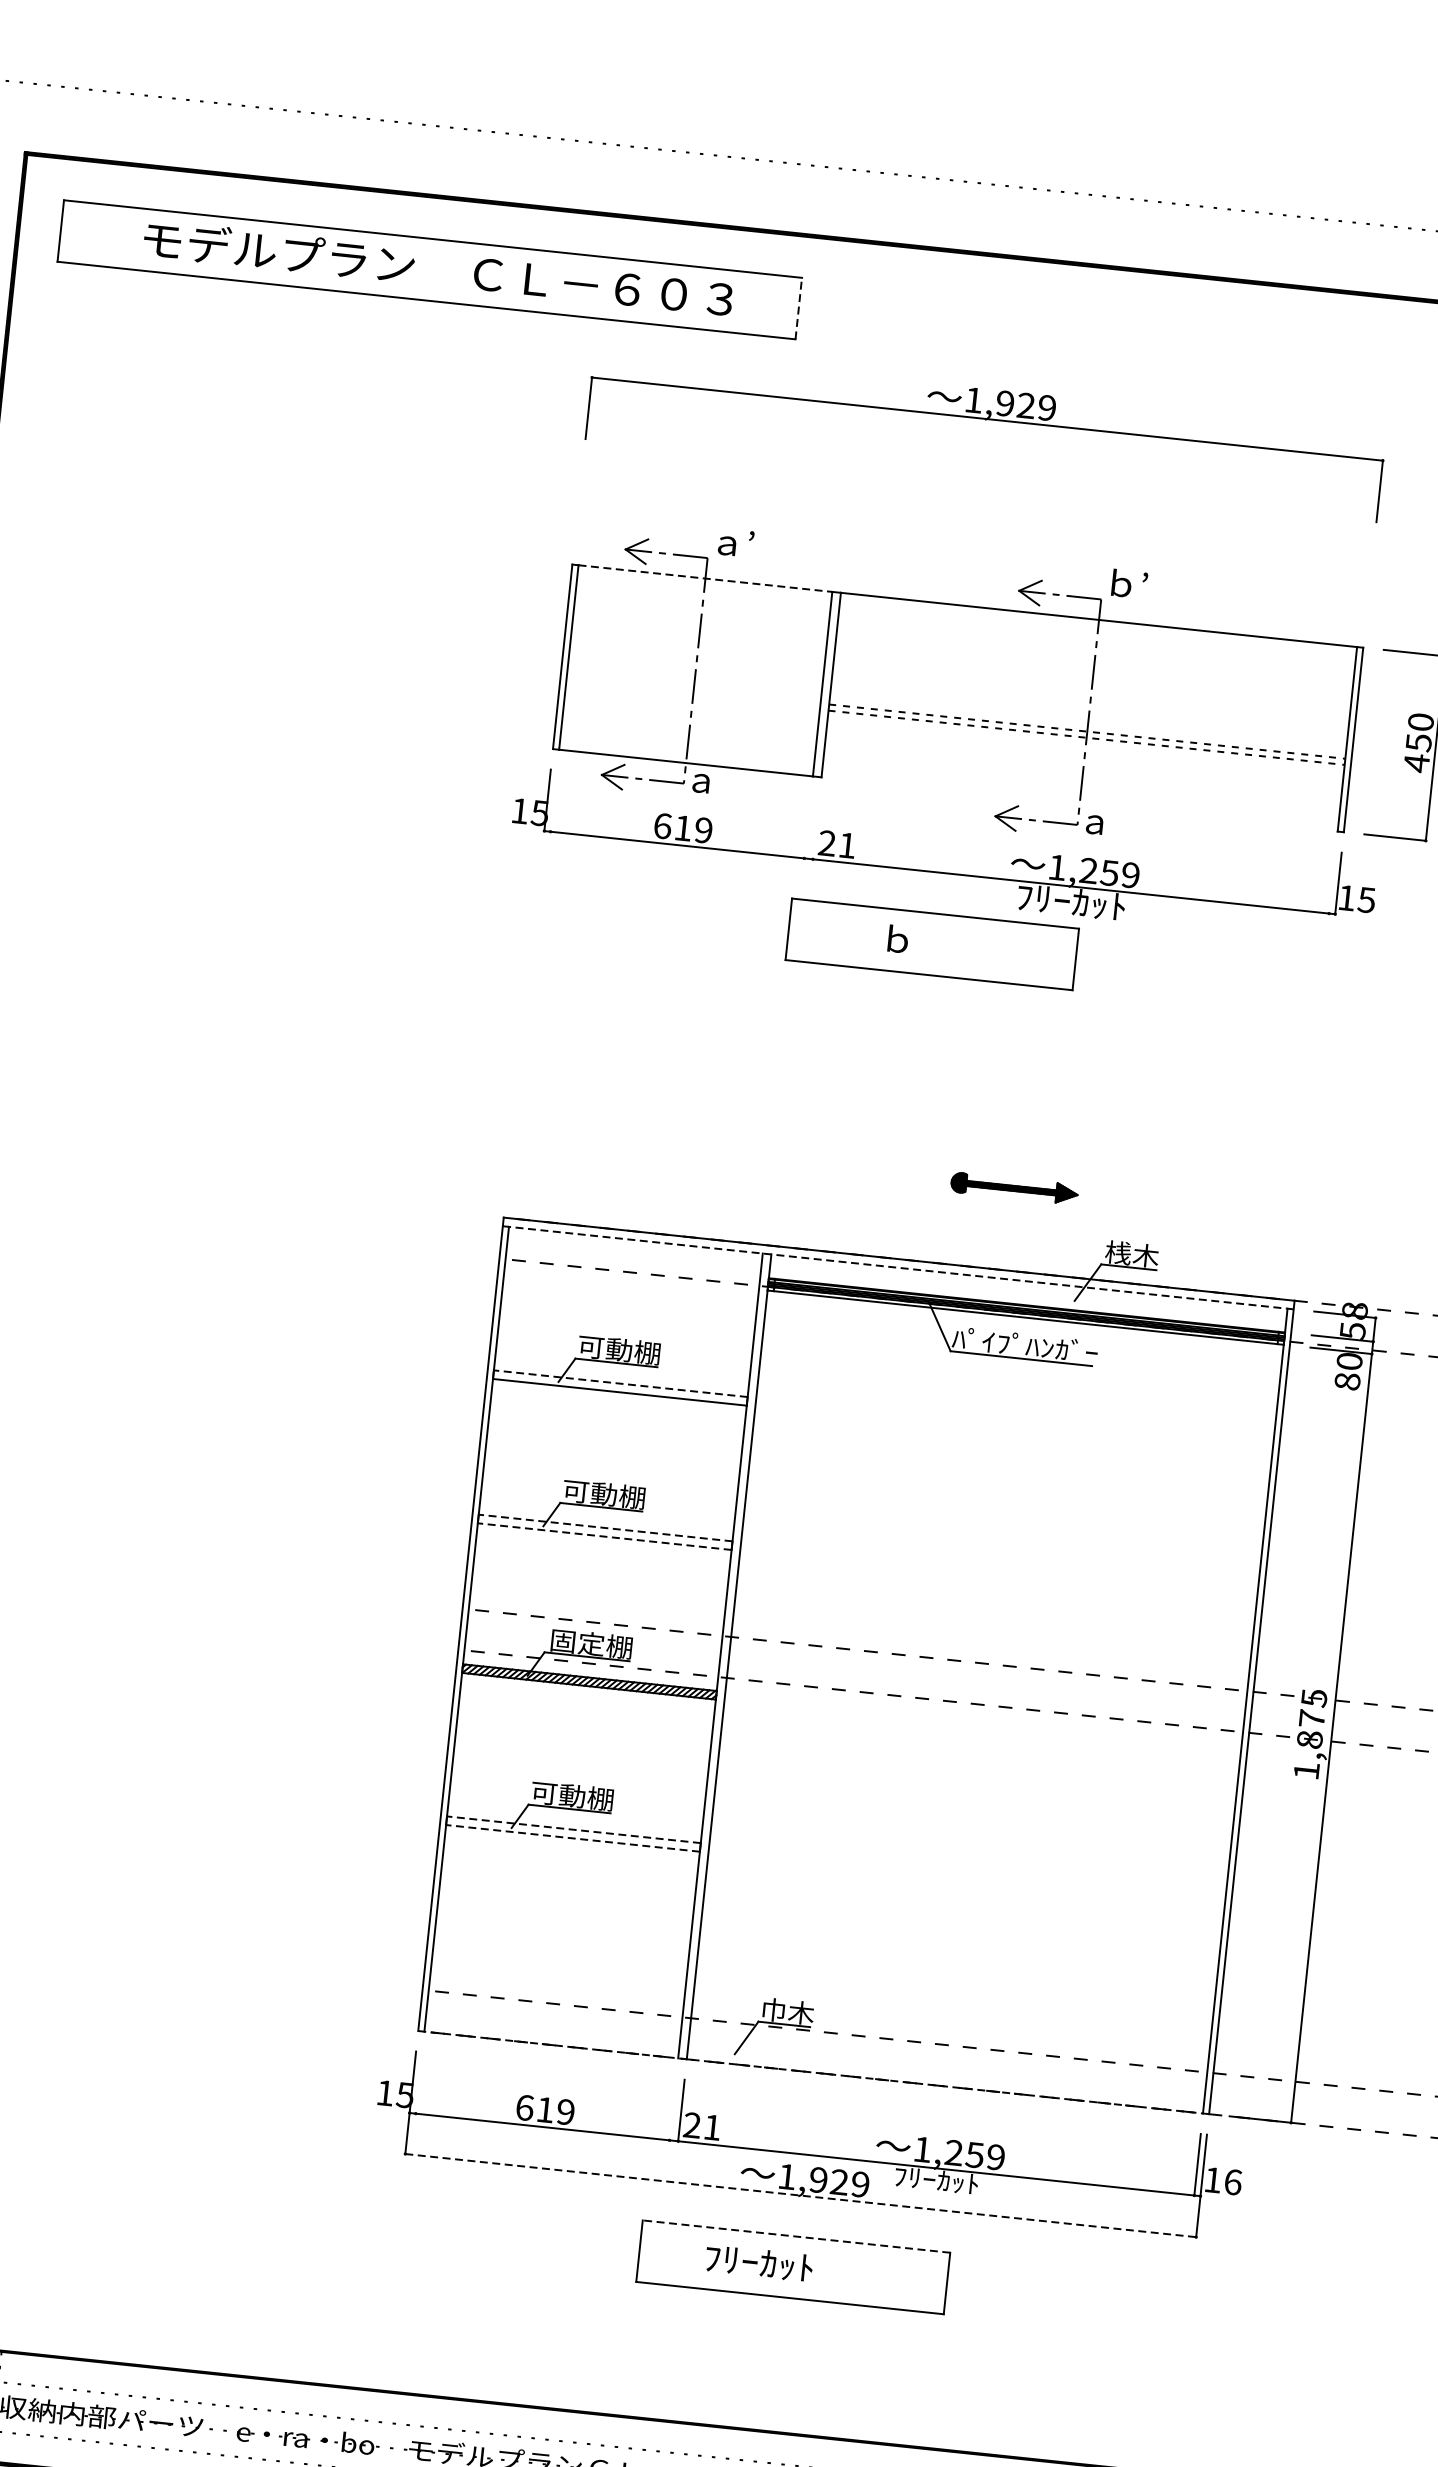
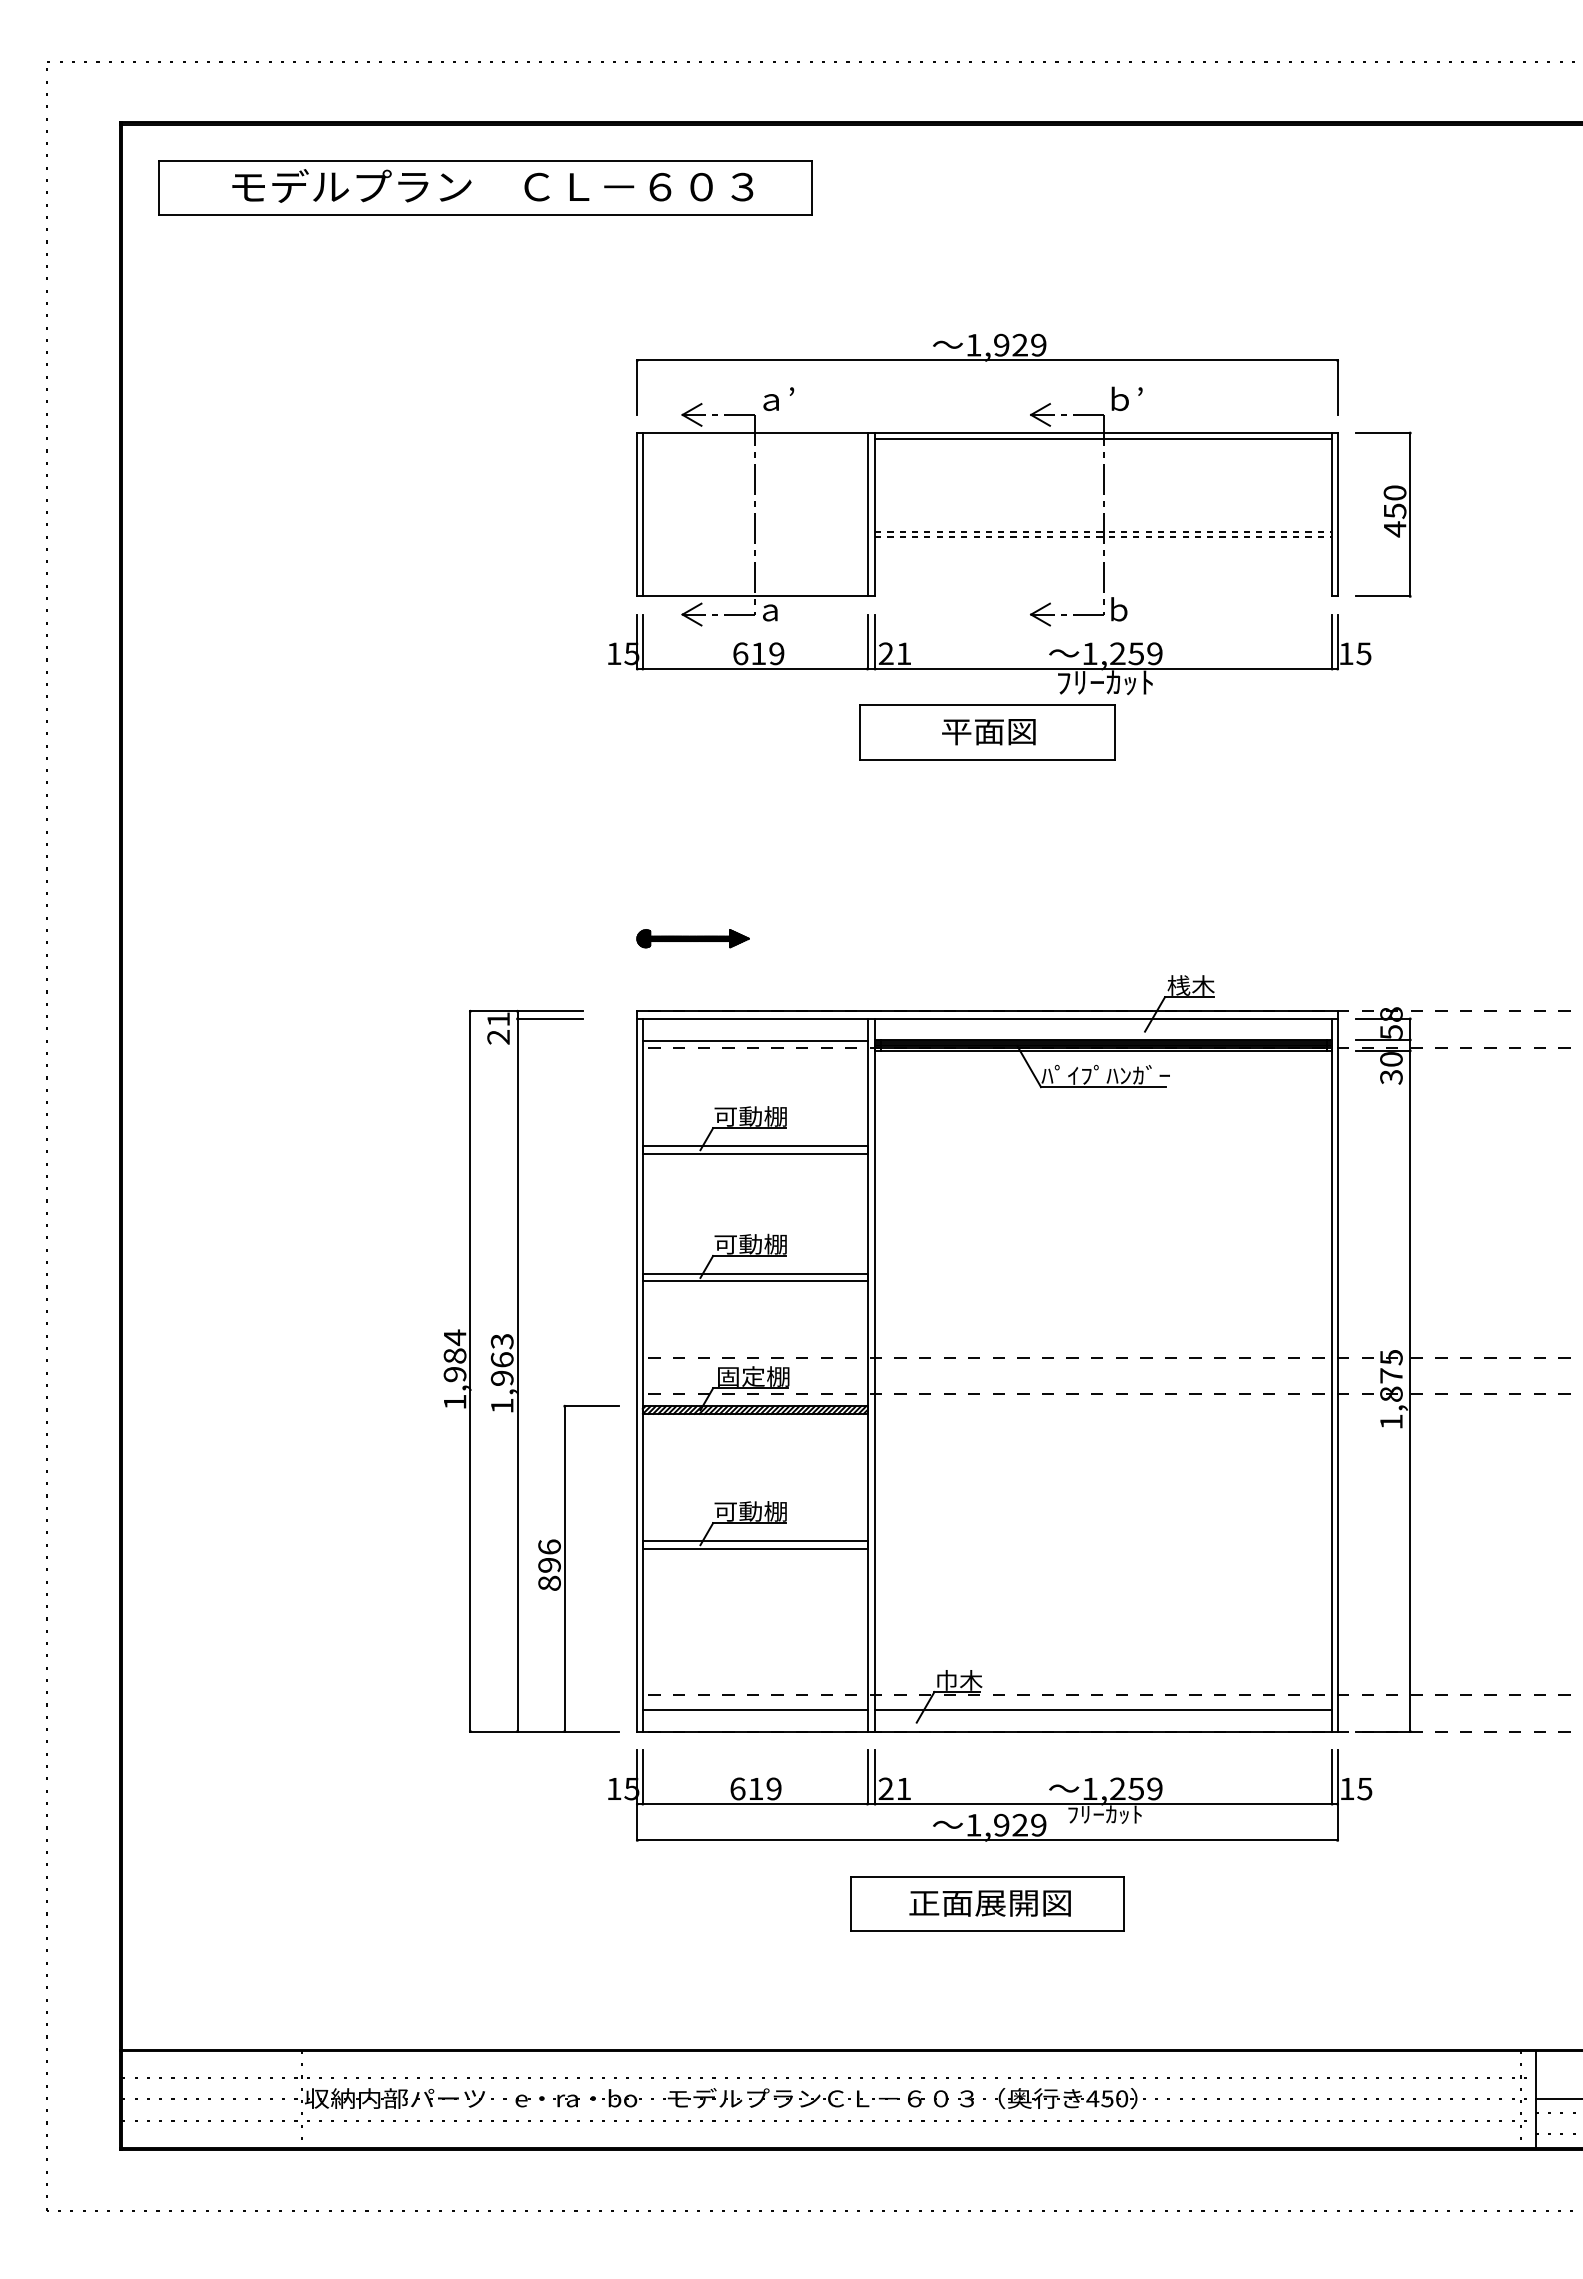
line: (799, 308) -> (812, 187), dashed -> solid
part: (987, 420) -> (987, 361), moved
line: (705, 579) -> (755, 433), dashed -> solid
line: (1098, 626) -> (1103, 438), added
line: (553, 800) -> (642, 641), added
text: (1095, 821) -> (1119, 609), ａ -> ｂ
line: (807, 827) -> (867, 641), added
line: (816, 828) -> (875, 641), added
line: (1332, 882) -> (1332, 641), added
text: (933, 944) -> (988, 732), ｂ -> 平面図
part: (1013, 1188) -> (692, 938), moved
line: (632, 1264) -> (754, 1040), added
line: (897, 1267) -> (986, 1018), dashed -> solid
text: (1347, 1380) -> (1391, 1076), 80 -> 30
line: (620, 1383) -> (754, 1145), dashed -> solid
line: (604, 1527) -> (754, 1273), dashed -> solid
line: (603, 1536) -> (754, 1281), dashed -> solid
part: (326, 1609) -> (518, 1370), added
line: (573, 1829) -> (754, 1540), dashed -> solid
line: (572, 1838) -> (754, 1548), dashed -> solid
line: (553, 2020) -> (754, 1709), added
line: (947, 2061) -> (1103, 1709), added
line: (813, 2072) -> (987, 1731), dashed -> solid
line: (418, 2082) -> (642, 1776), added
line: (672, 2109) -> (867, 1776), added
text: (1232, 2181) -> (1364, 1788), 16 -> 15
line: (800, 2195) -> (987, 1840), dashed -> solid
line: (796, 2236) -> (987, 1876), dashed -> solid
text: (795, 2267) -> (989, 1903), ﾌﾘｰｶｯﾄ -> 正面展開図

